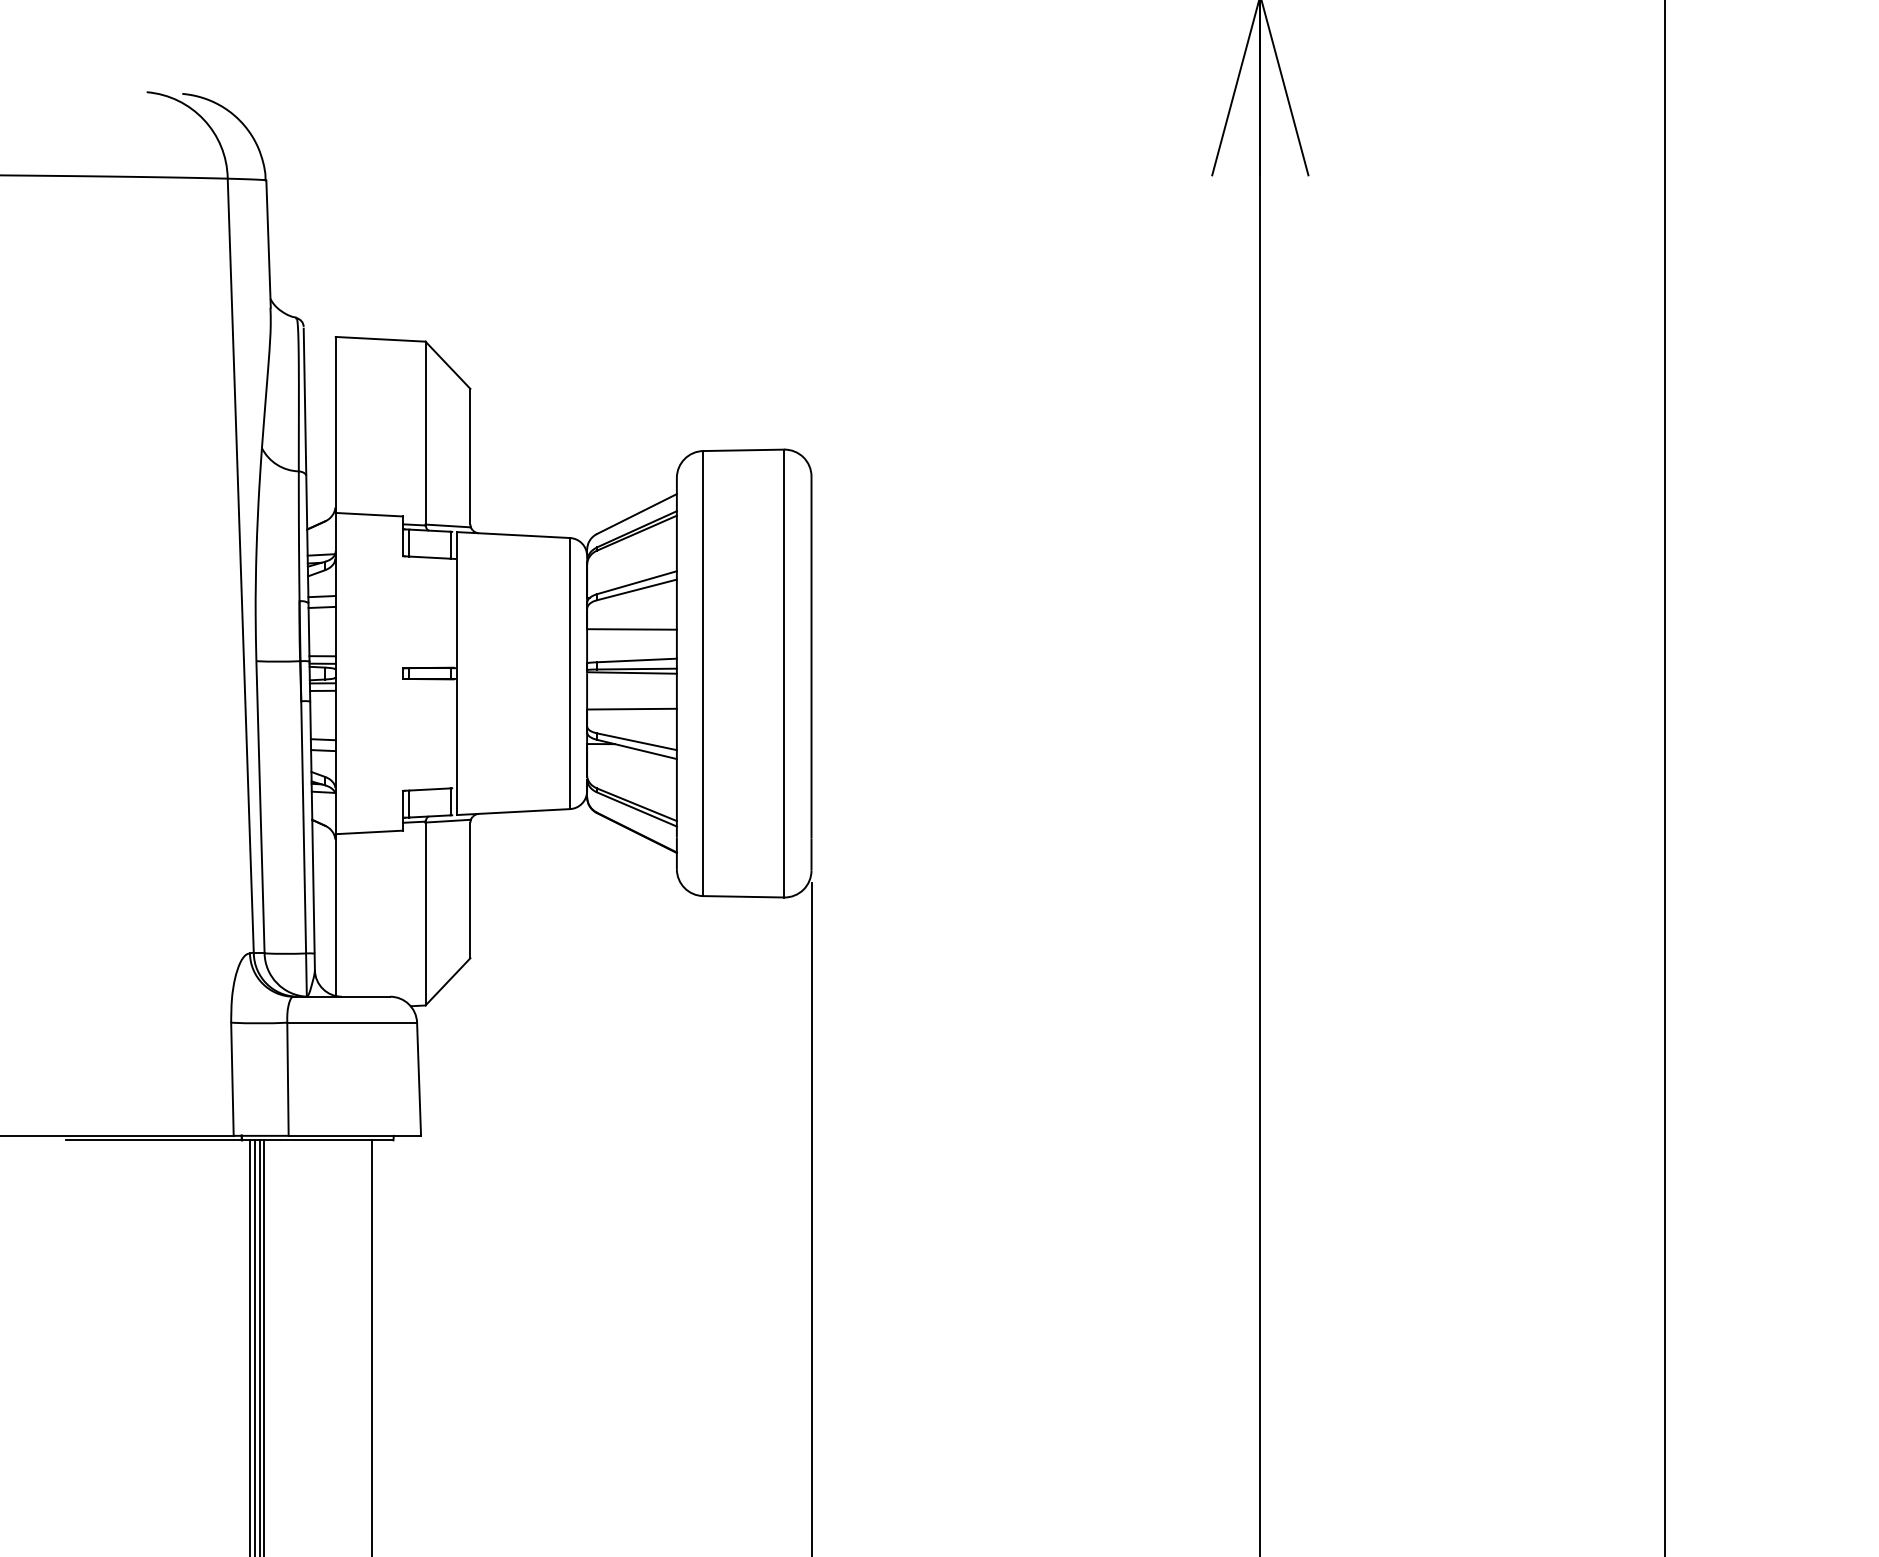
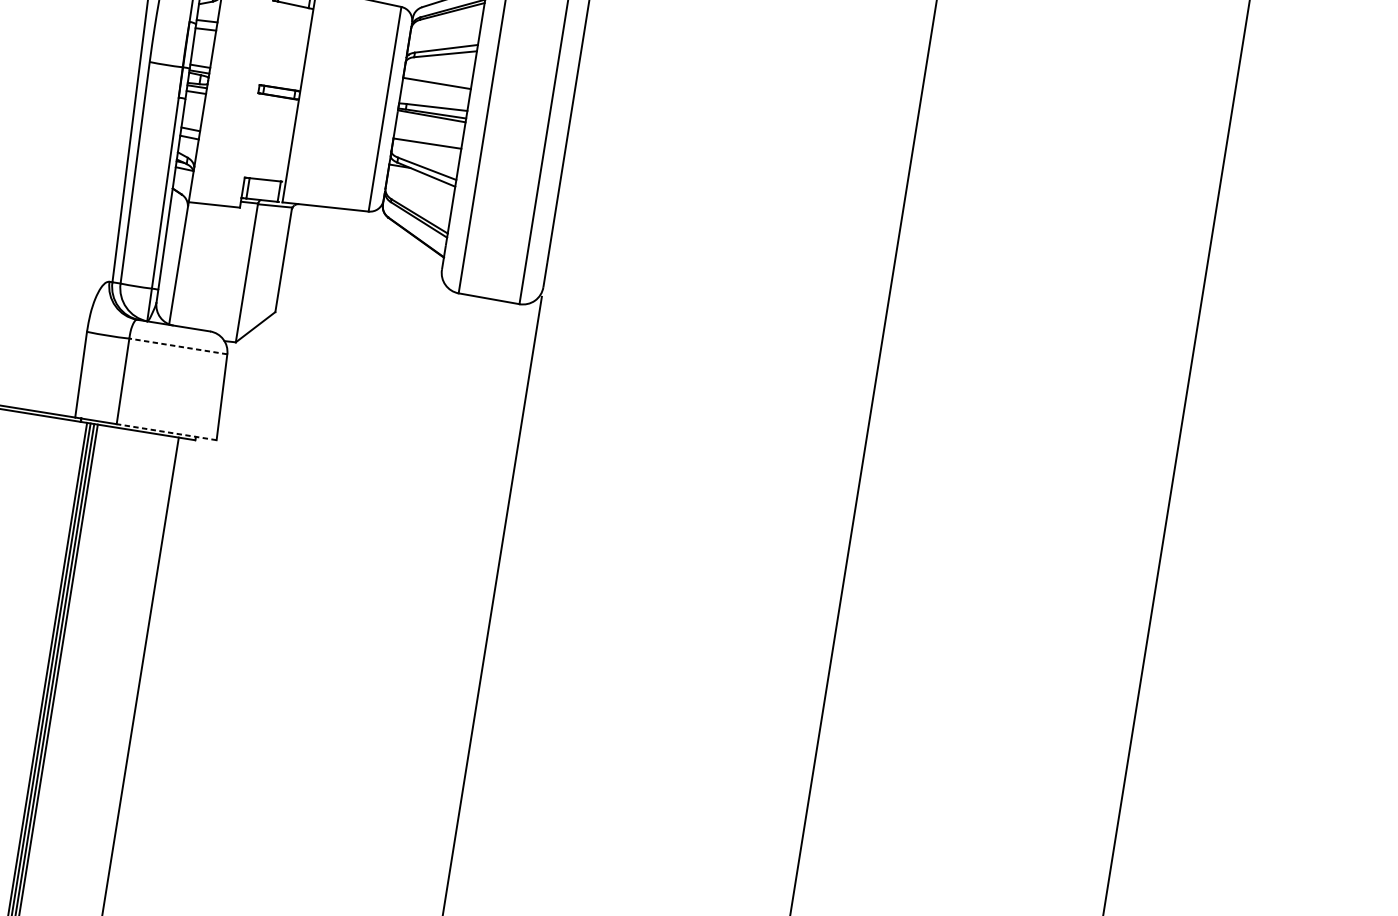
line: (352, 1022) -> (178, 346), solid -> dashed
line: (354, 1135) -> (166, 431), solid -> dashed

